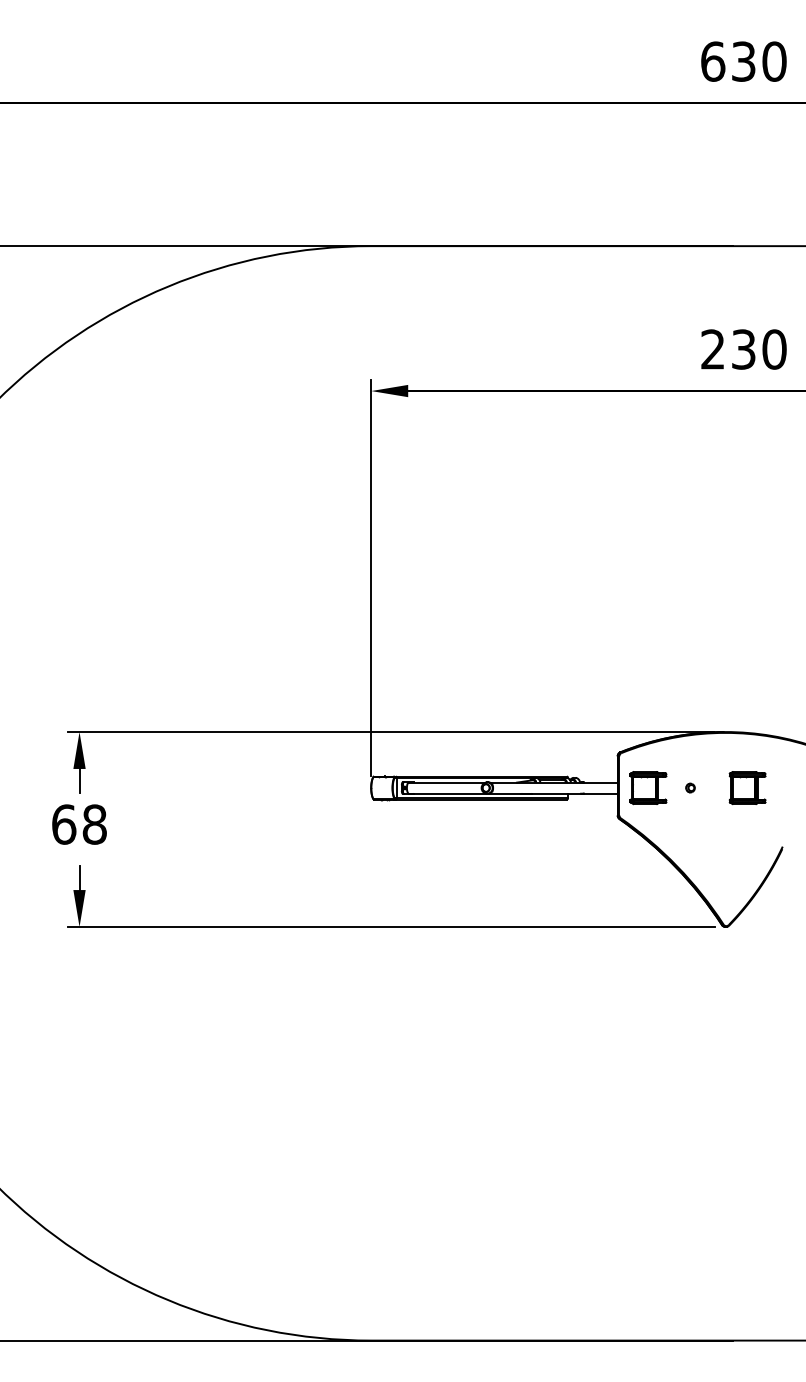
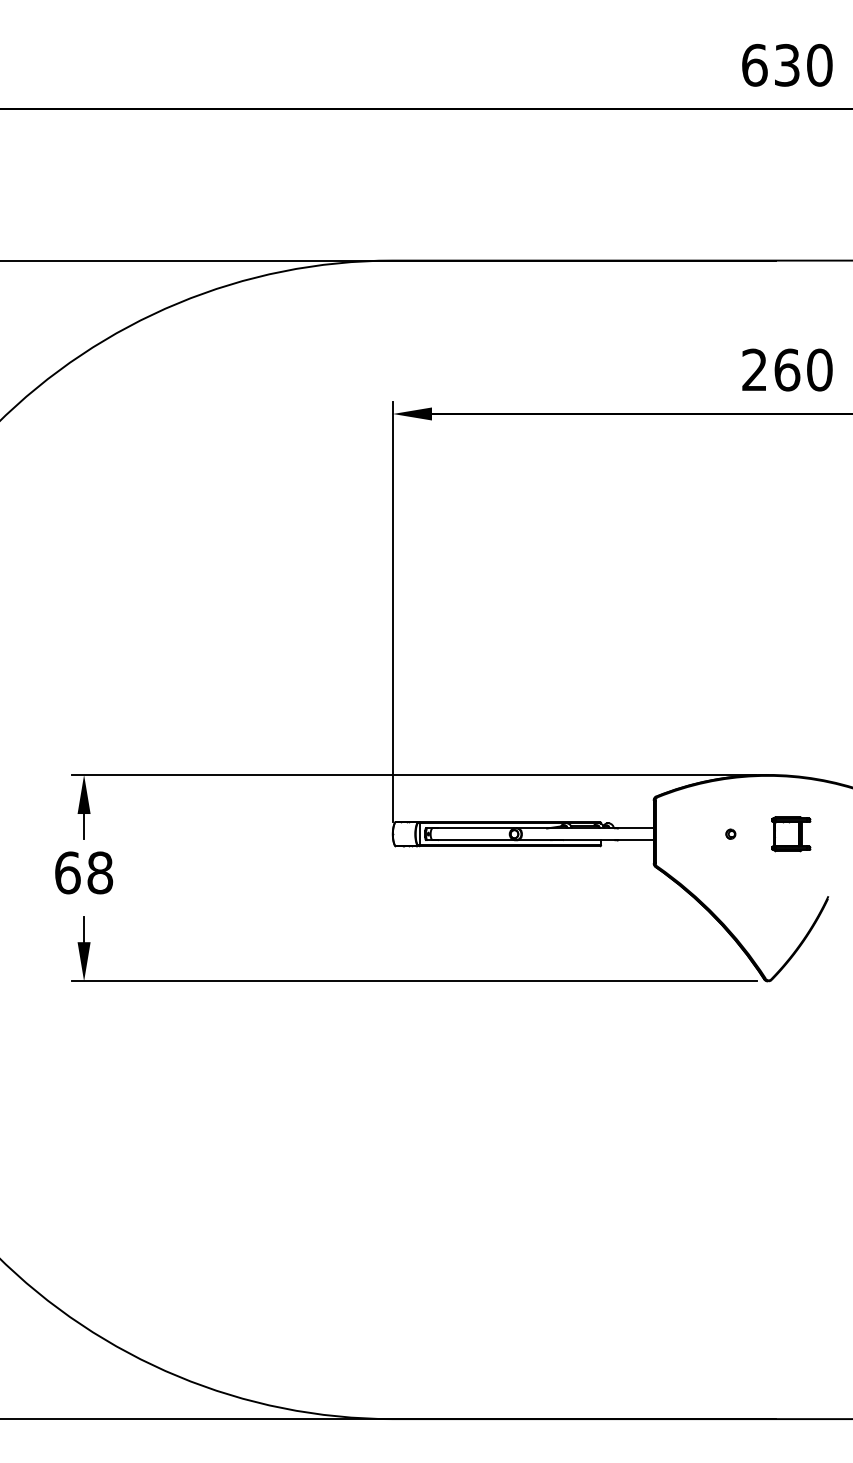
text: (744, 349) -> (787, 369), 230 -> 260
part: (648, 788) -> (686, 834), removed

